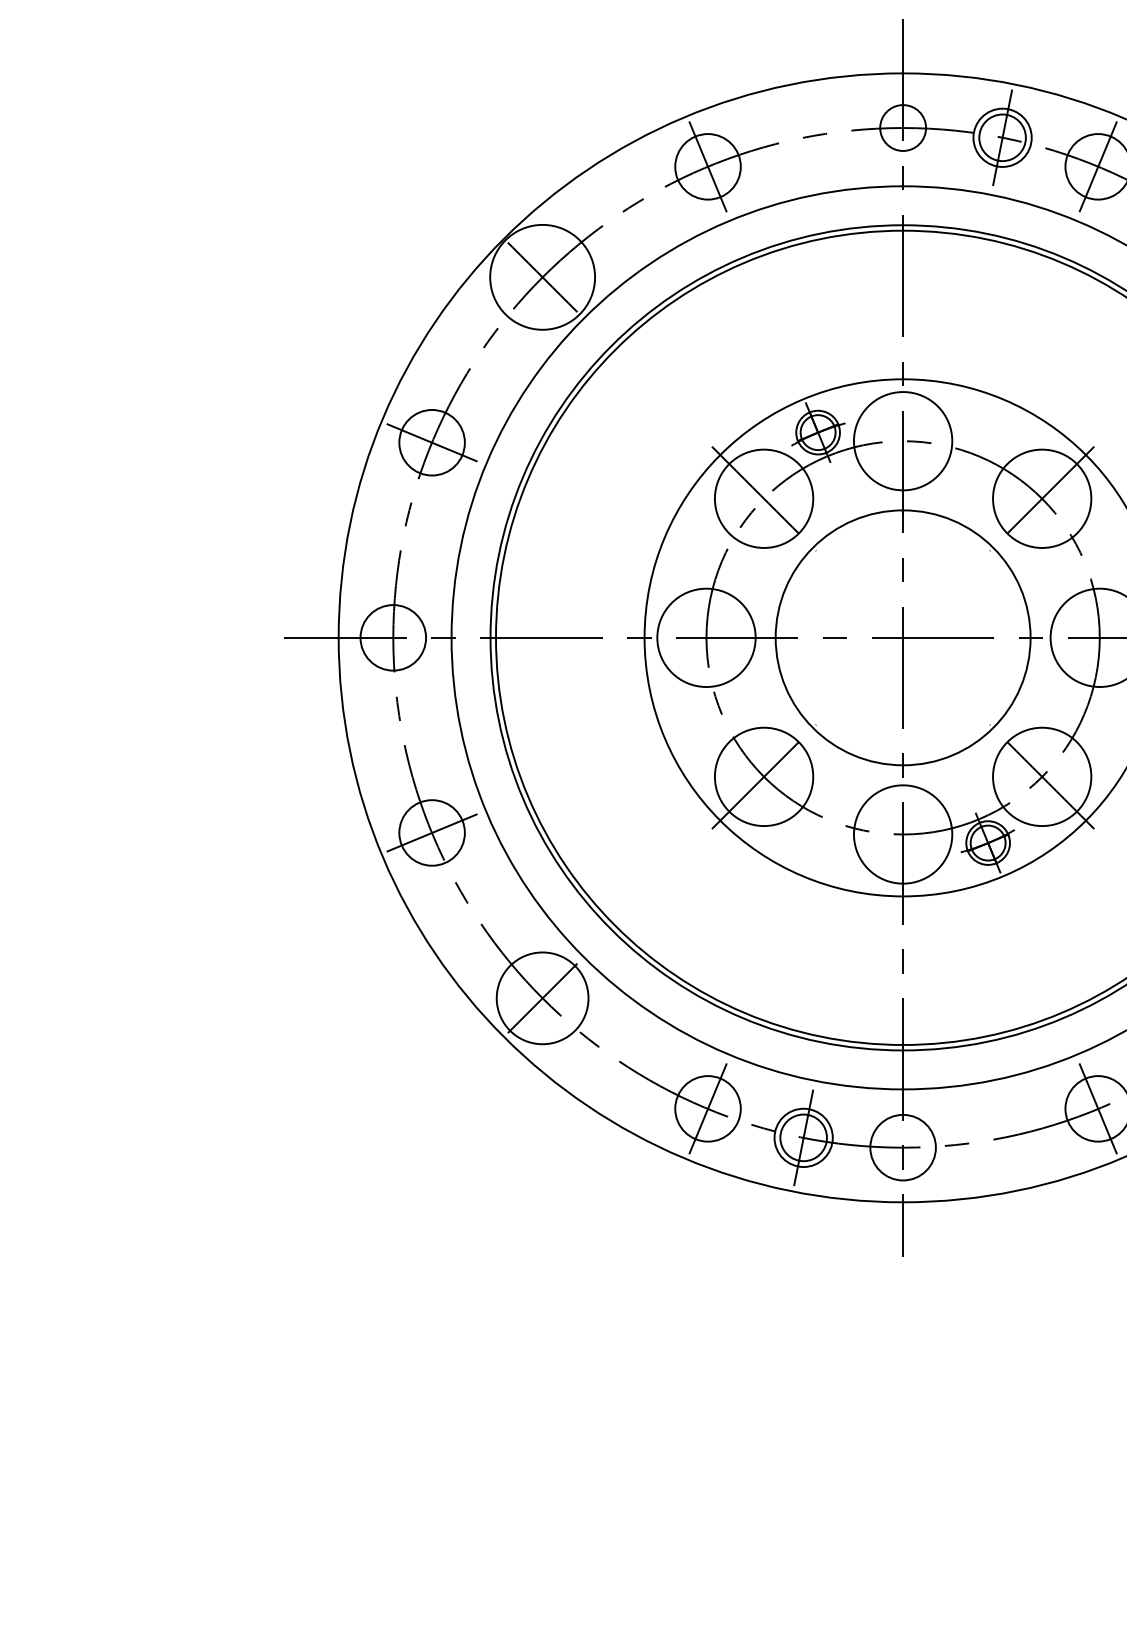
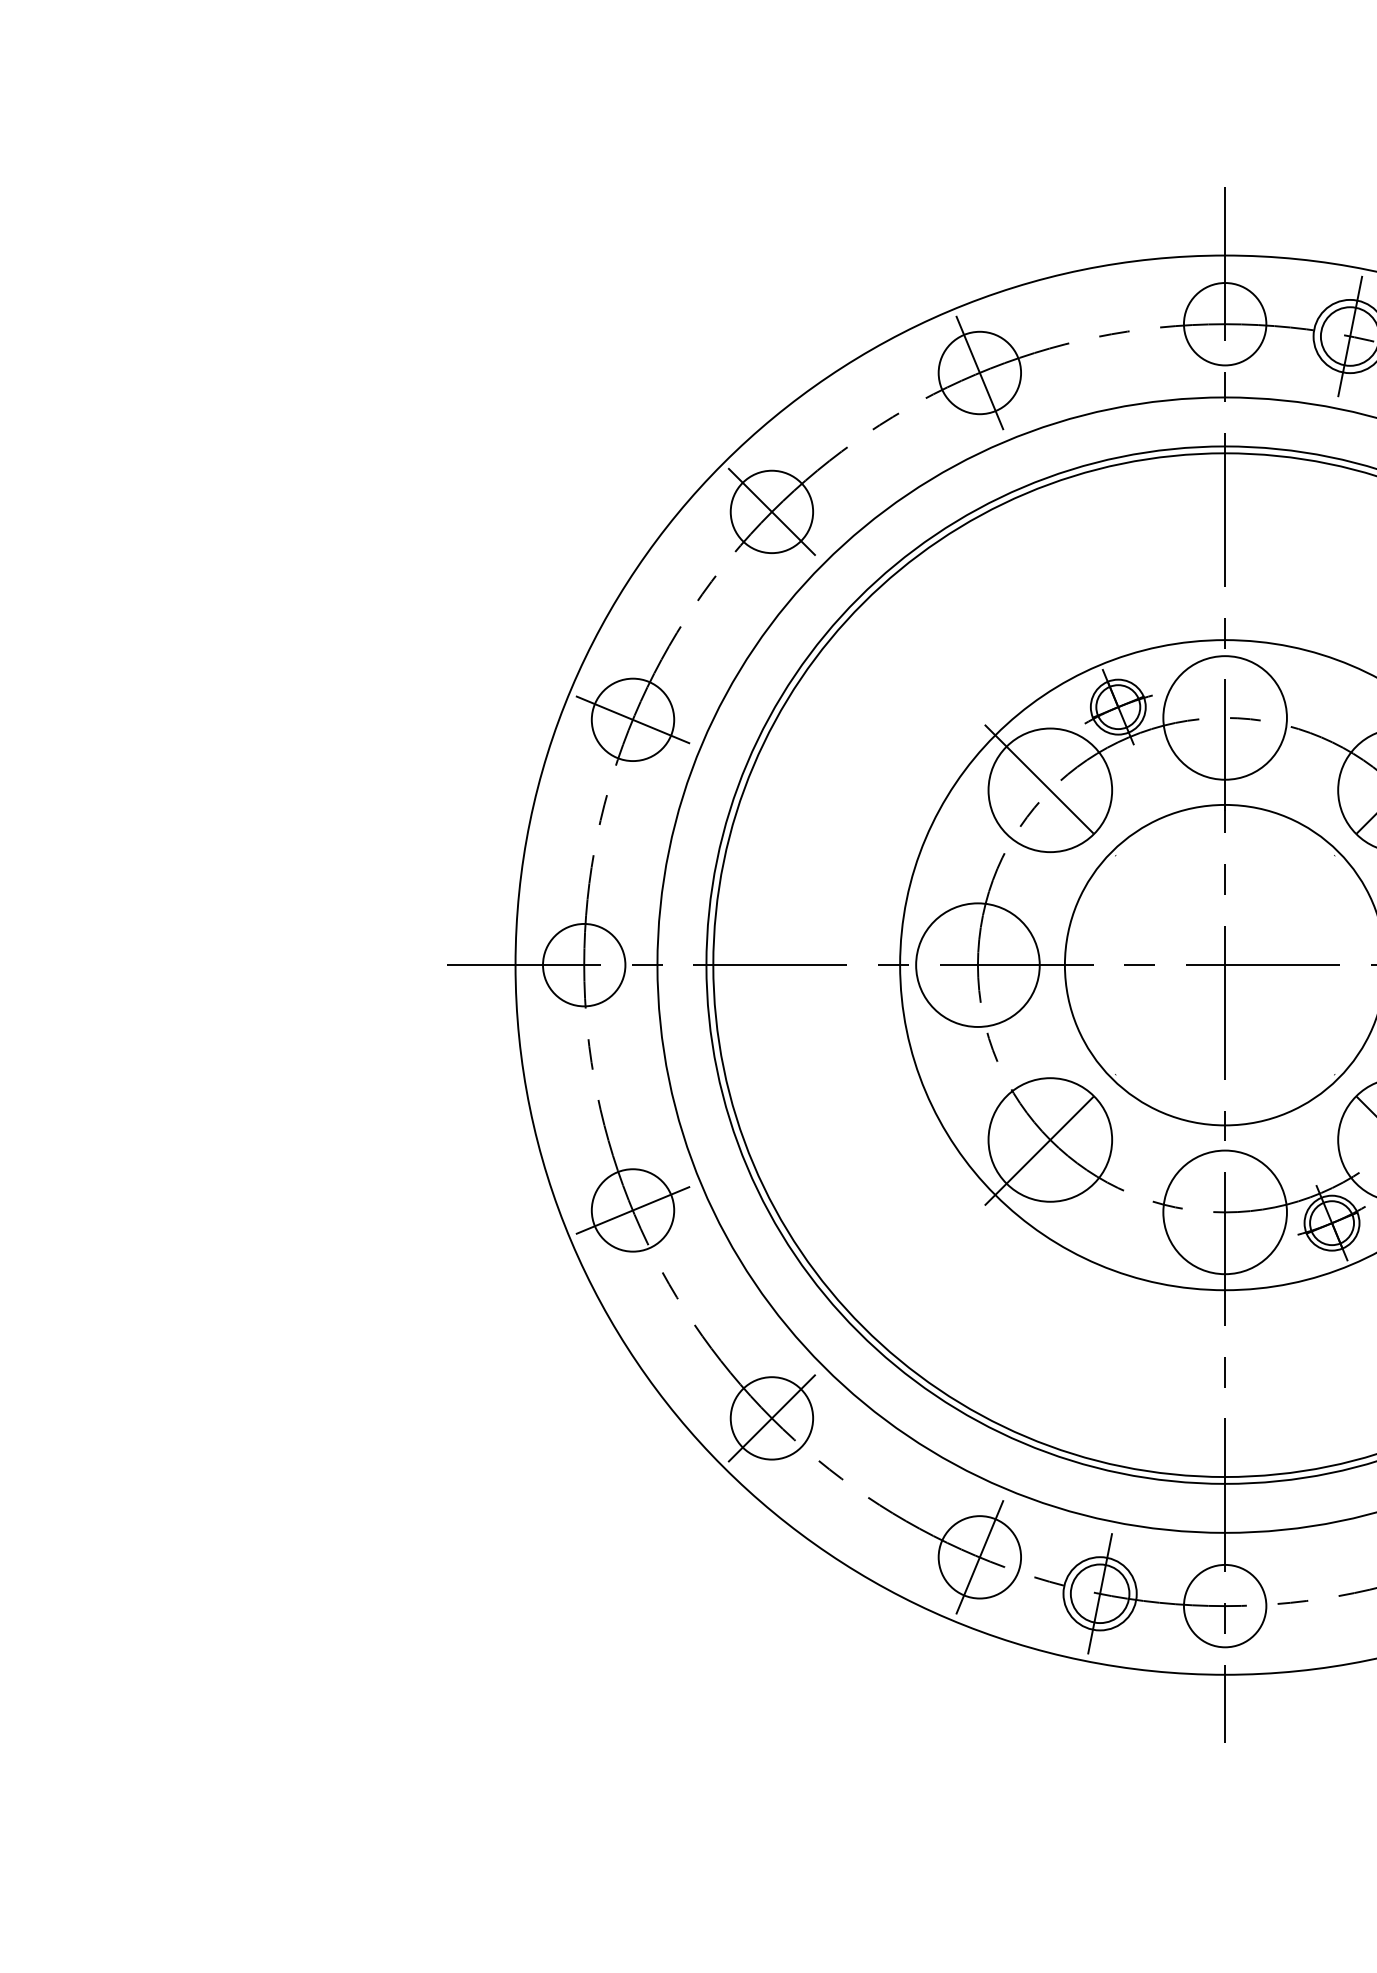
circle: (902, 127) -> (1224, 323), size x1.43
circle: (542, 277) -> (771, 512), size x0.62
circle: (542, 998) -> (771, 1418), size x0.71

